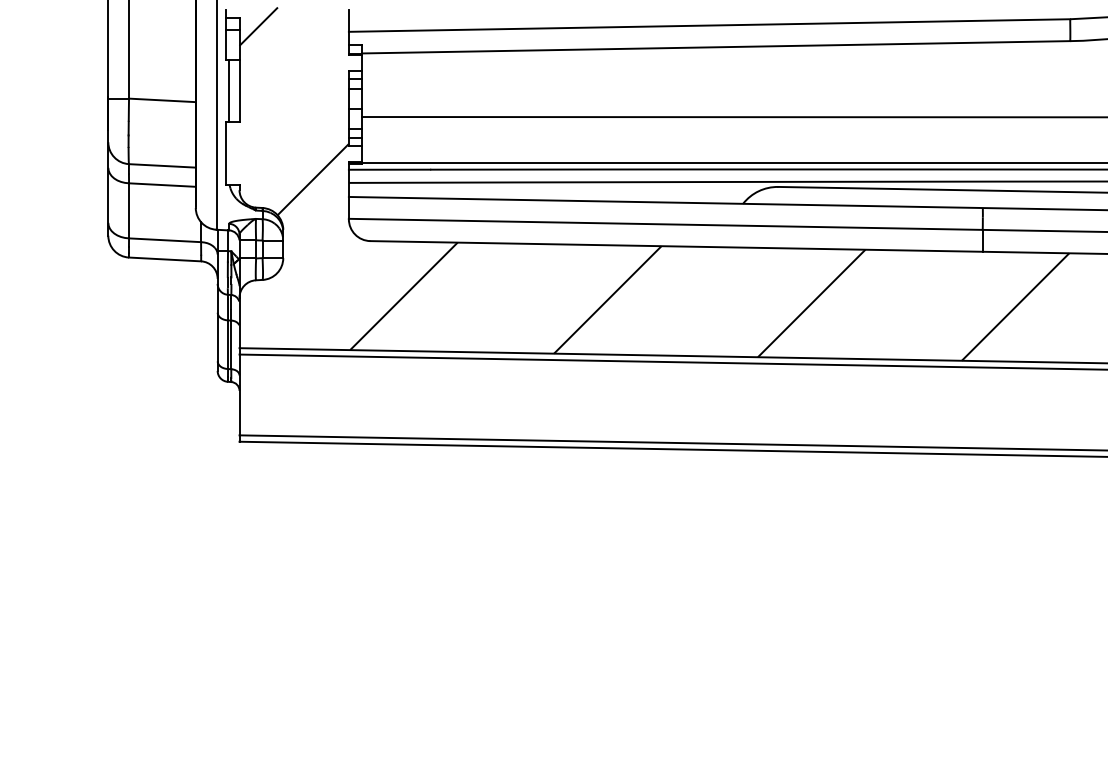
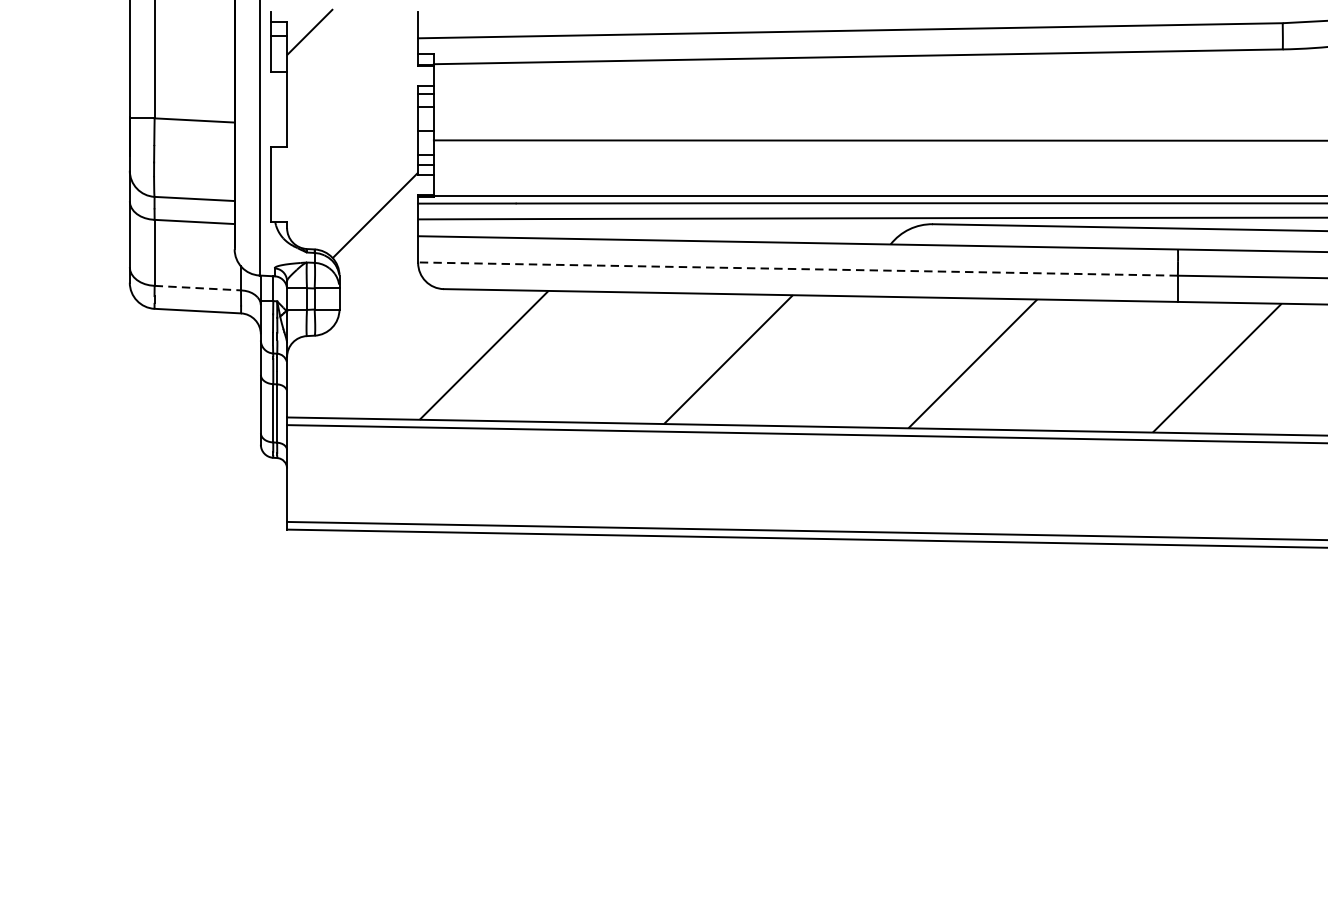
line: (229, 91) -> (275, 109), removed
line: (665, 224) -> (797, 269), solid -> dashed
line: (165, 240) -> (198, 288), solid -> dashed

